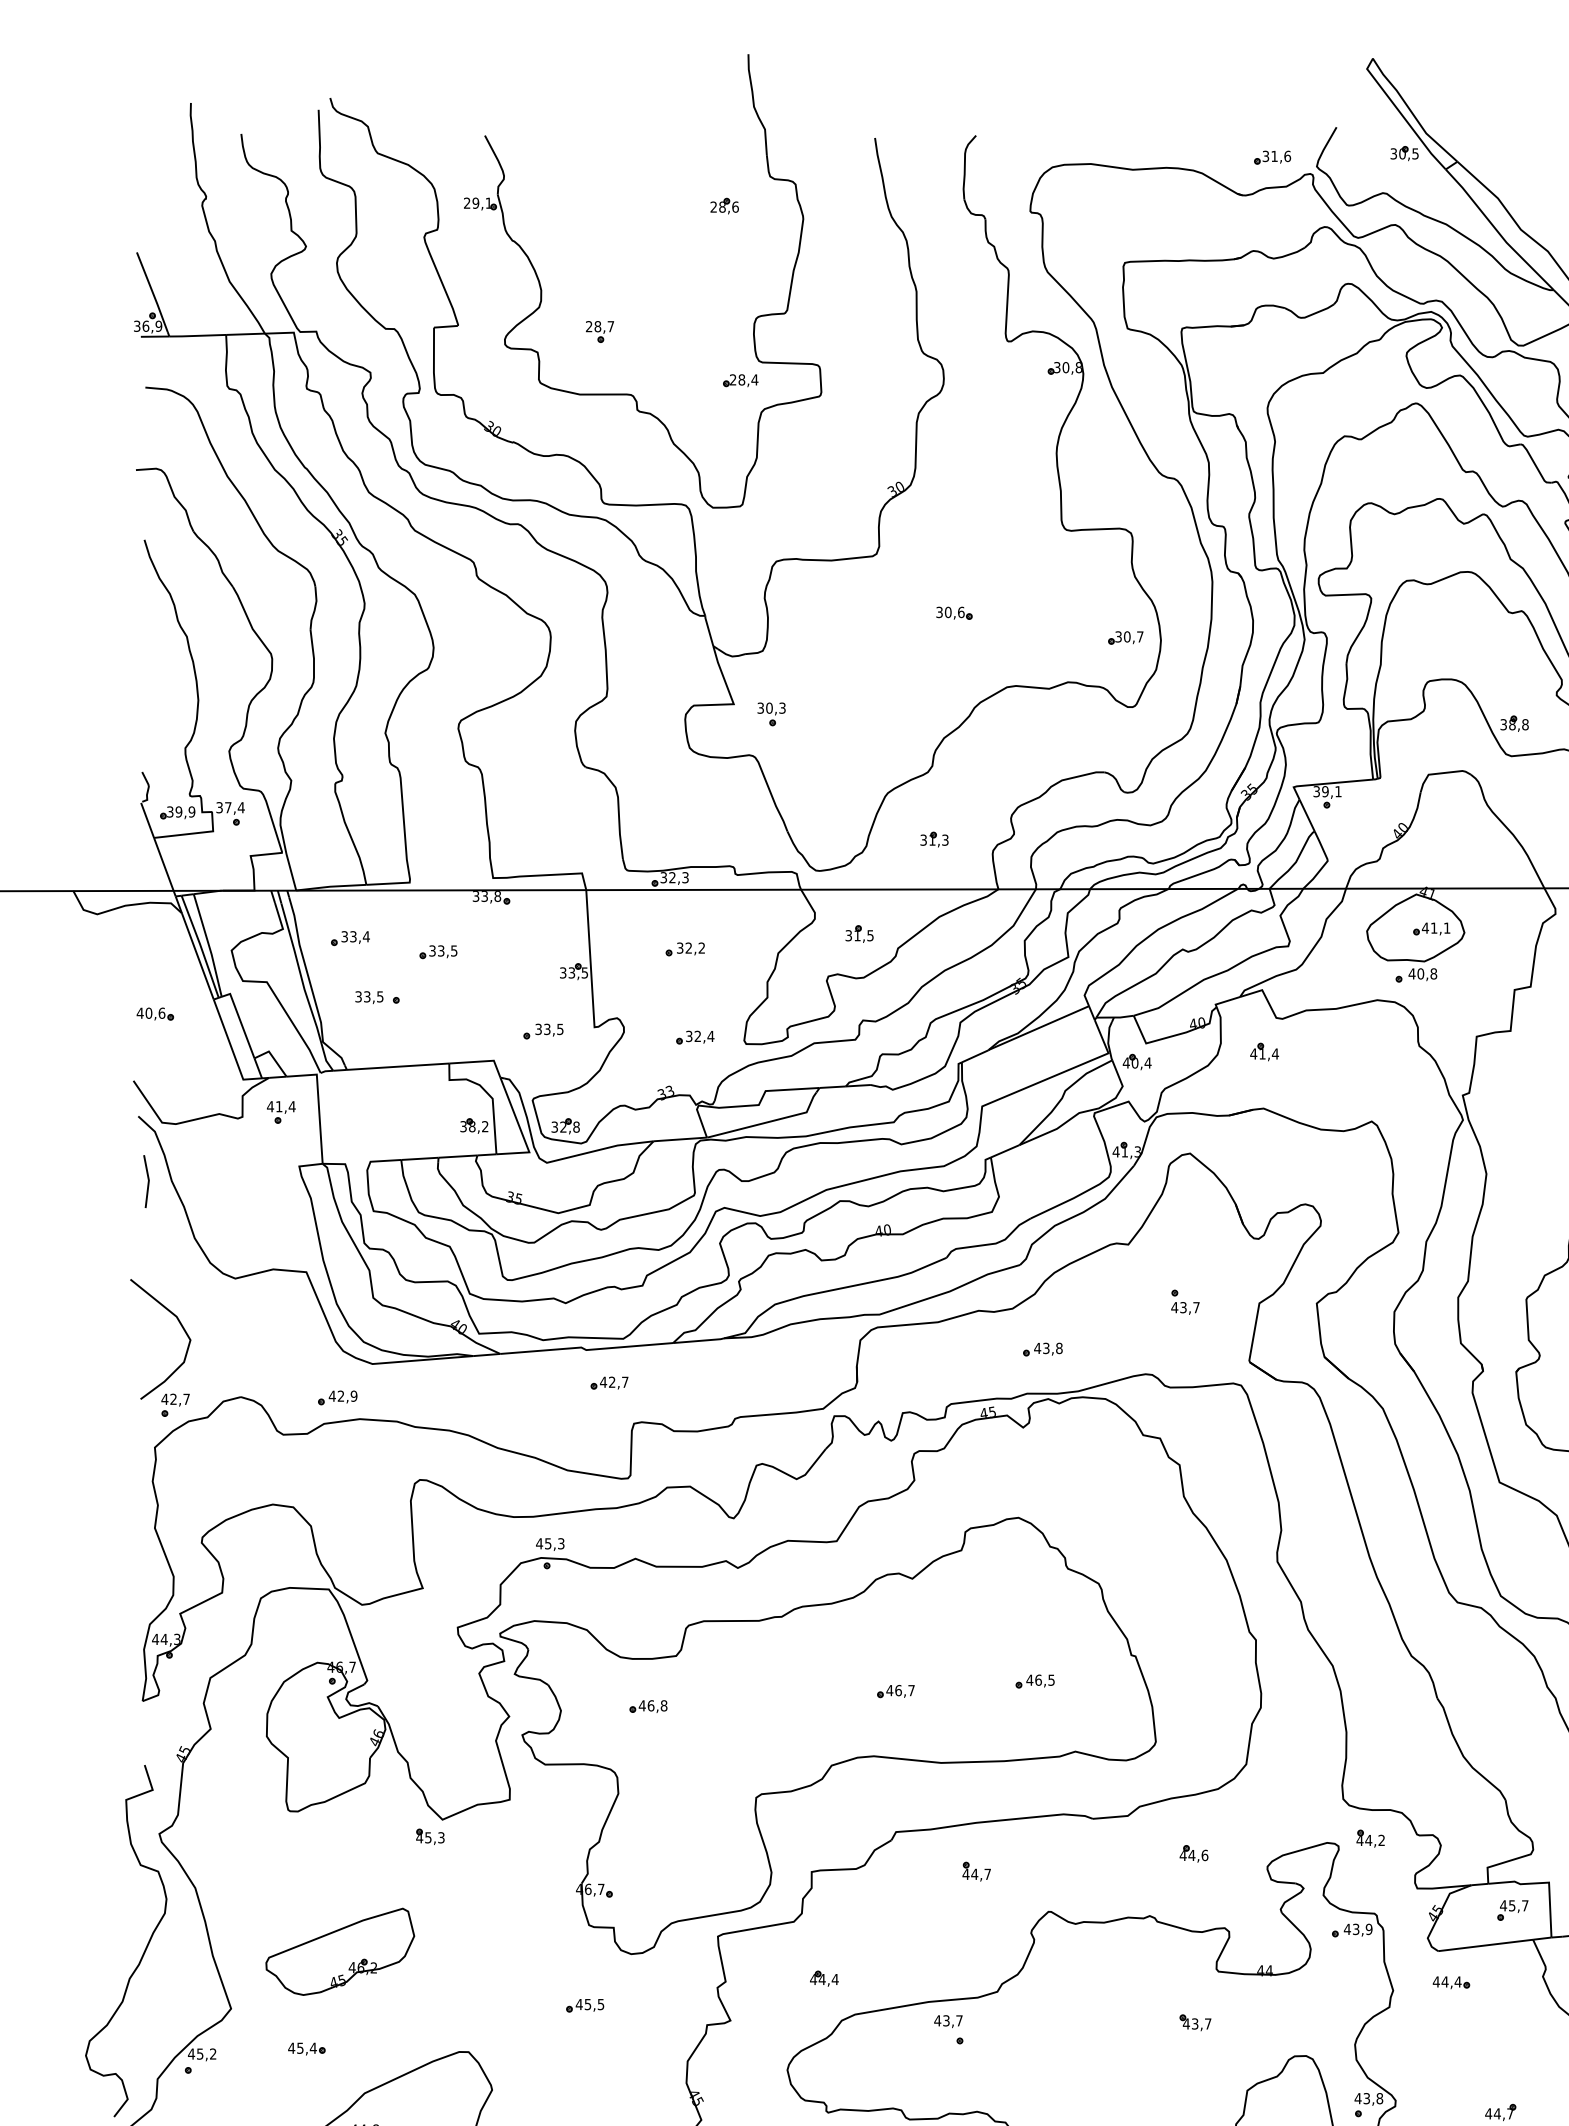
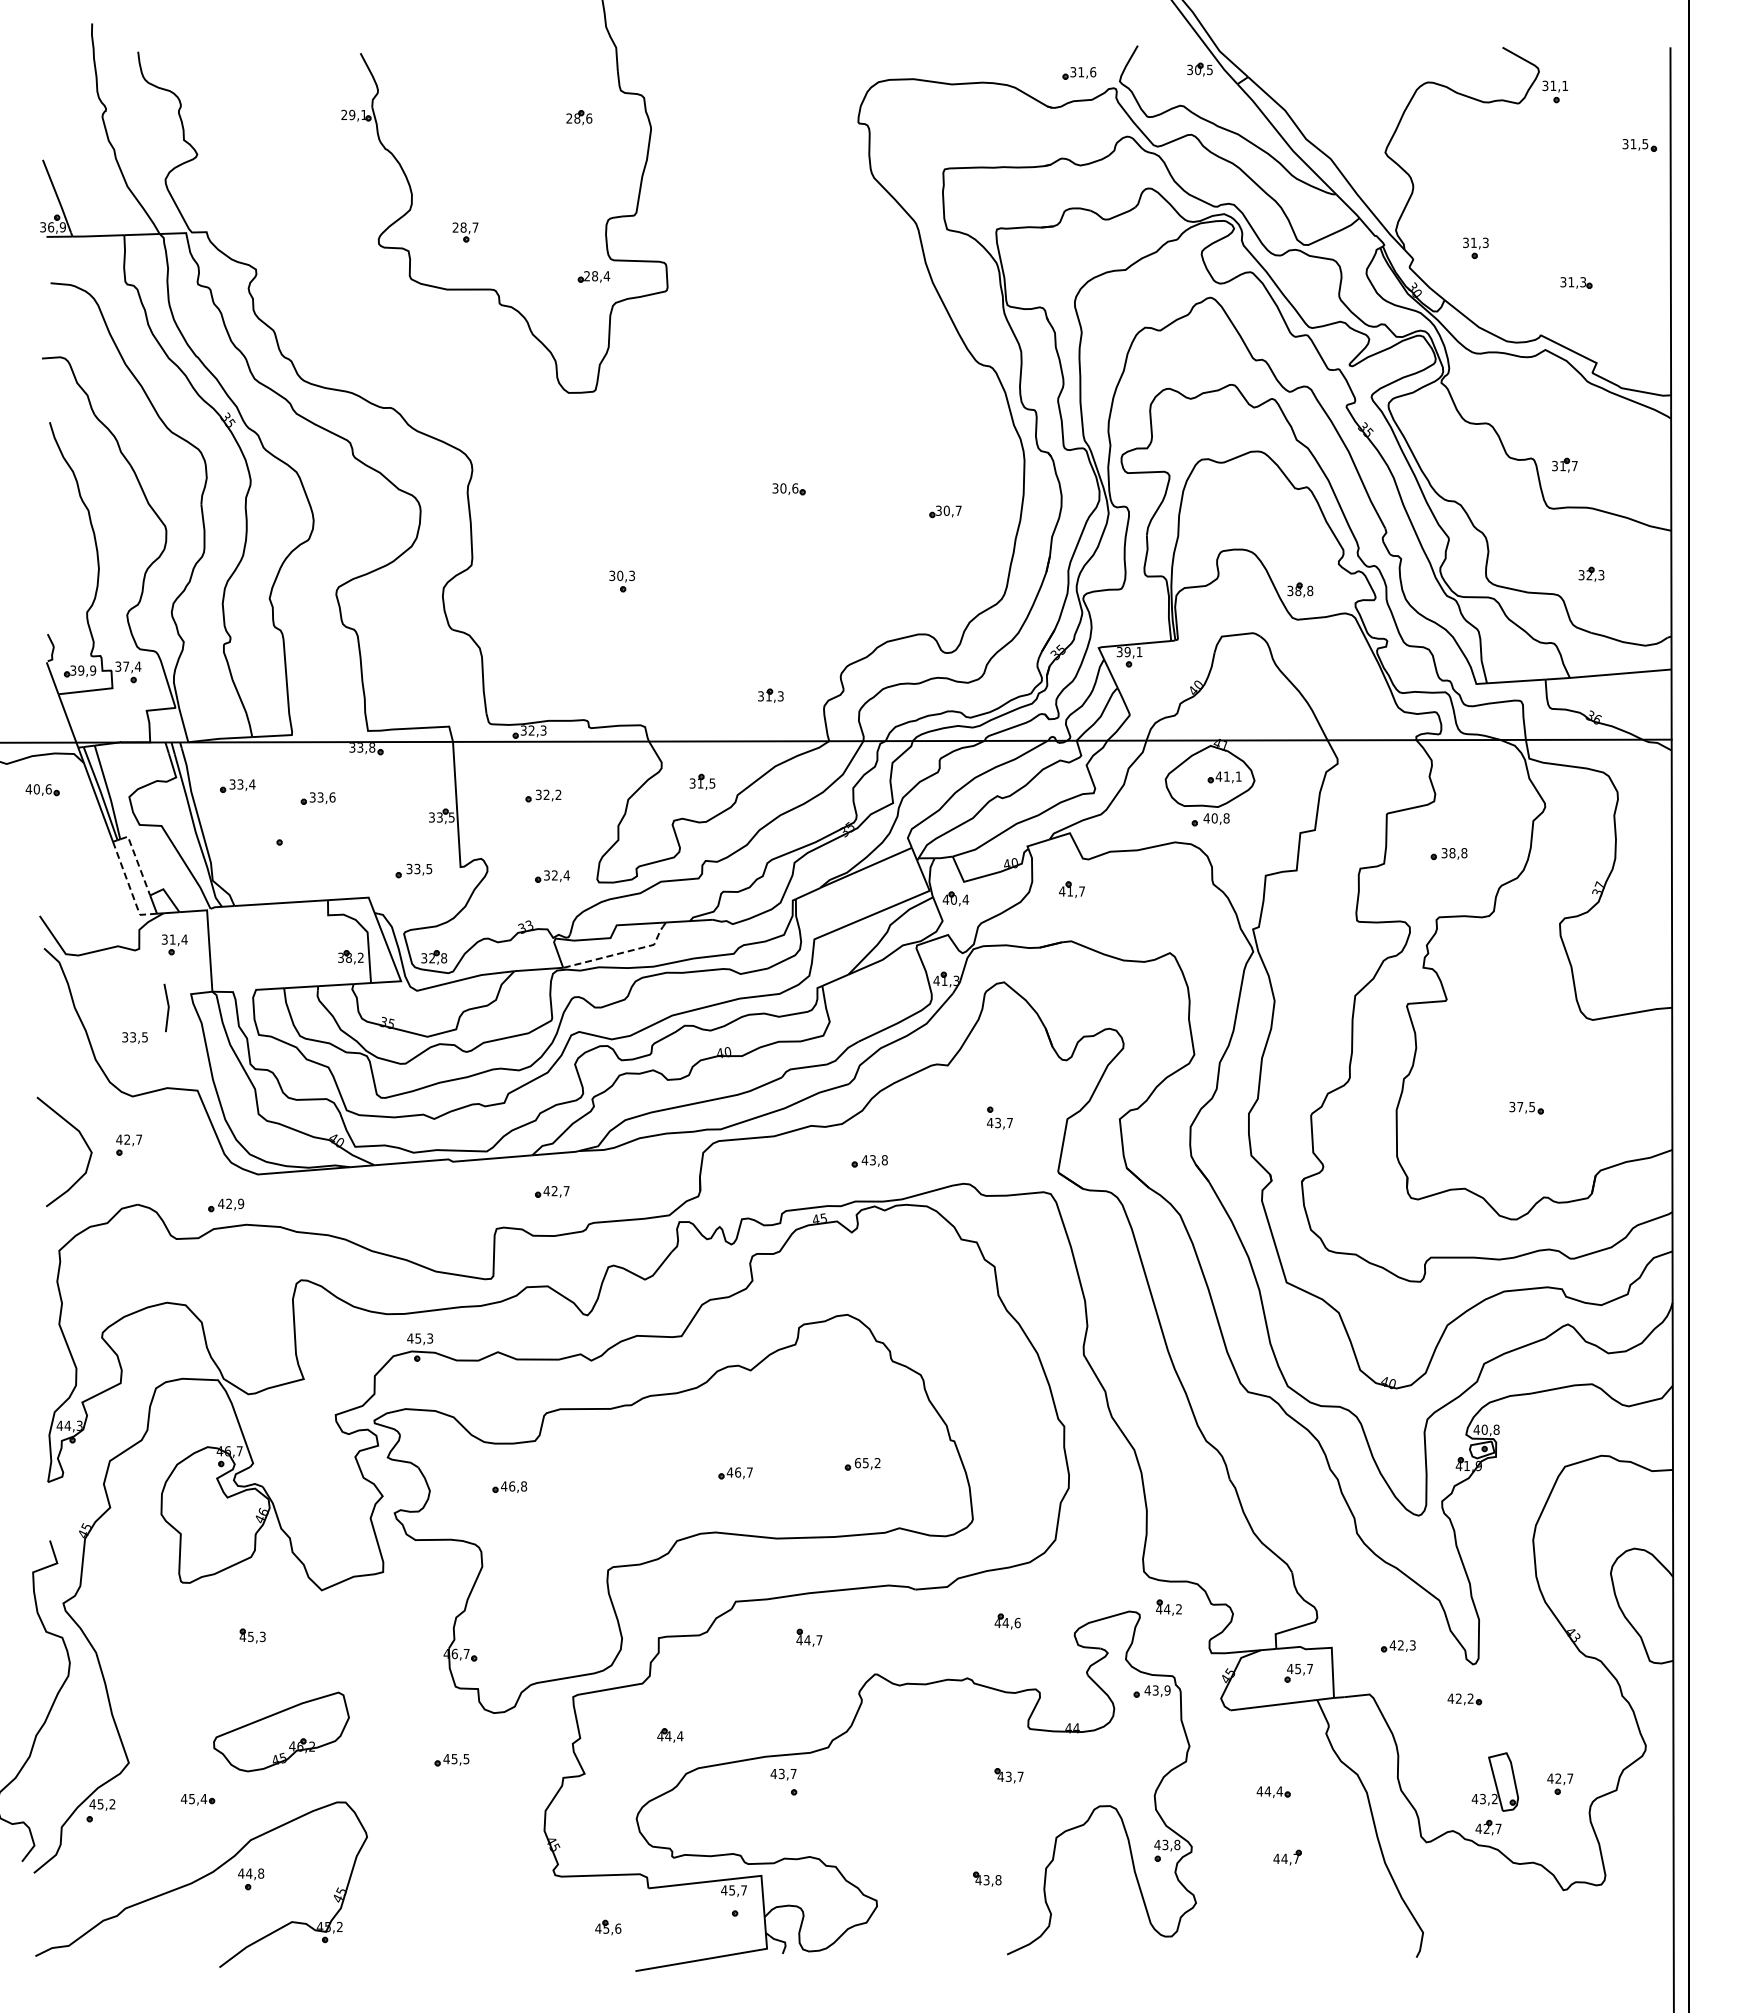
part: (689, 508) -> (547, 393), removed
text: (454, 951) -> (332, 797), 33,5 -> 33,6
text: (368, 997) -> (134, 1037), moved
part: (155, 1014) -> (42, 790), moved
line: (240, 1021) -> (137, 861), solid -> dashed
line: (231, 1049) -> (129, 887), solid -> dashed
text: (1274, 1053) -> (1081, 891), 41,4 -> 41,7
text: (270, 1106) -> (164, 939), 41,4 -> 31,4
line: (769, 1121) -> (620, 953), solid -> dashed
line: (147, 1181) -> (167, 1007), moved
part: (609, 1382) -> (552, 1191), moved
part: (174, 1404) -> (128, 1144), moved
text: (1040, 1680) -> (867, 1463), 46,5 -> 65,2
part: (430, 1836) -> (252, 1635), moved
part: (340, 1951) -> (281, 1731), moved
part: (1451, 1983) -> (1273, 1792), moved

